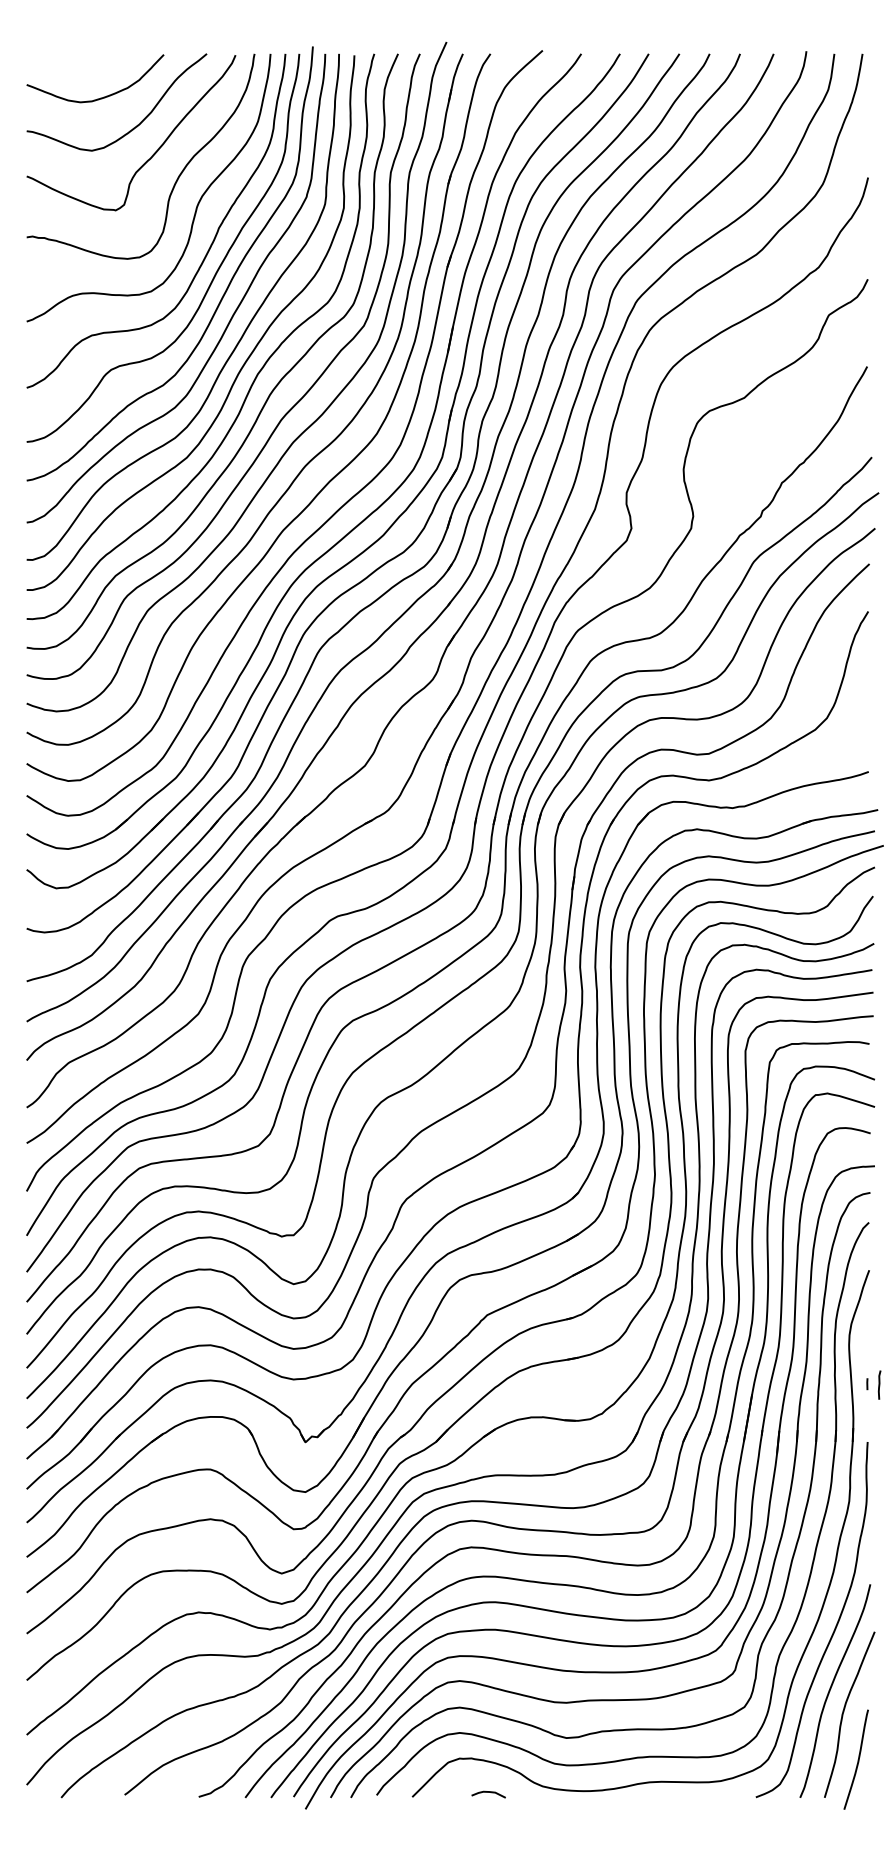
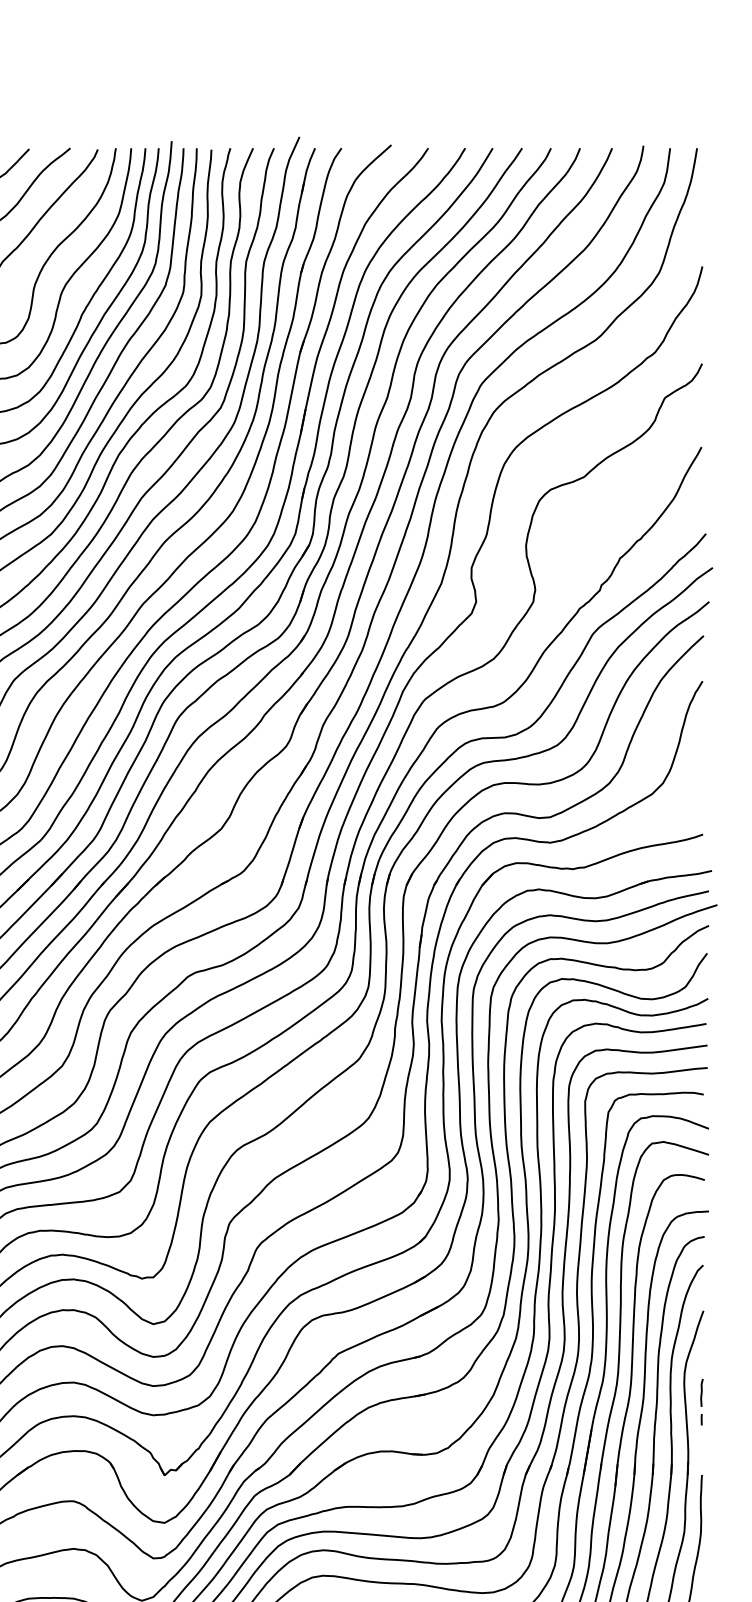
line: (879, 1384) -> (701, 1392), moved

